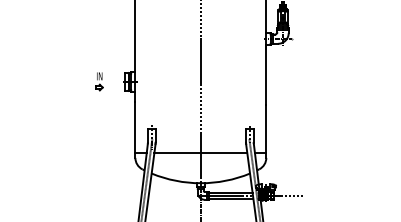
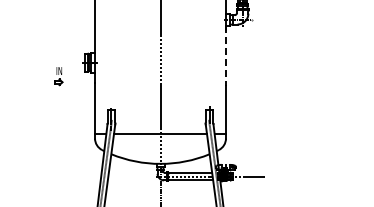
line: (266, 75) -> (226, 56), solid -> dashed
part: (99, 81) -> (59, 76), moved

